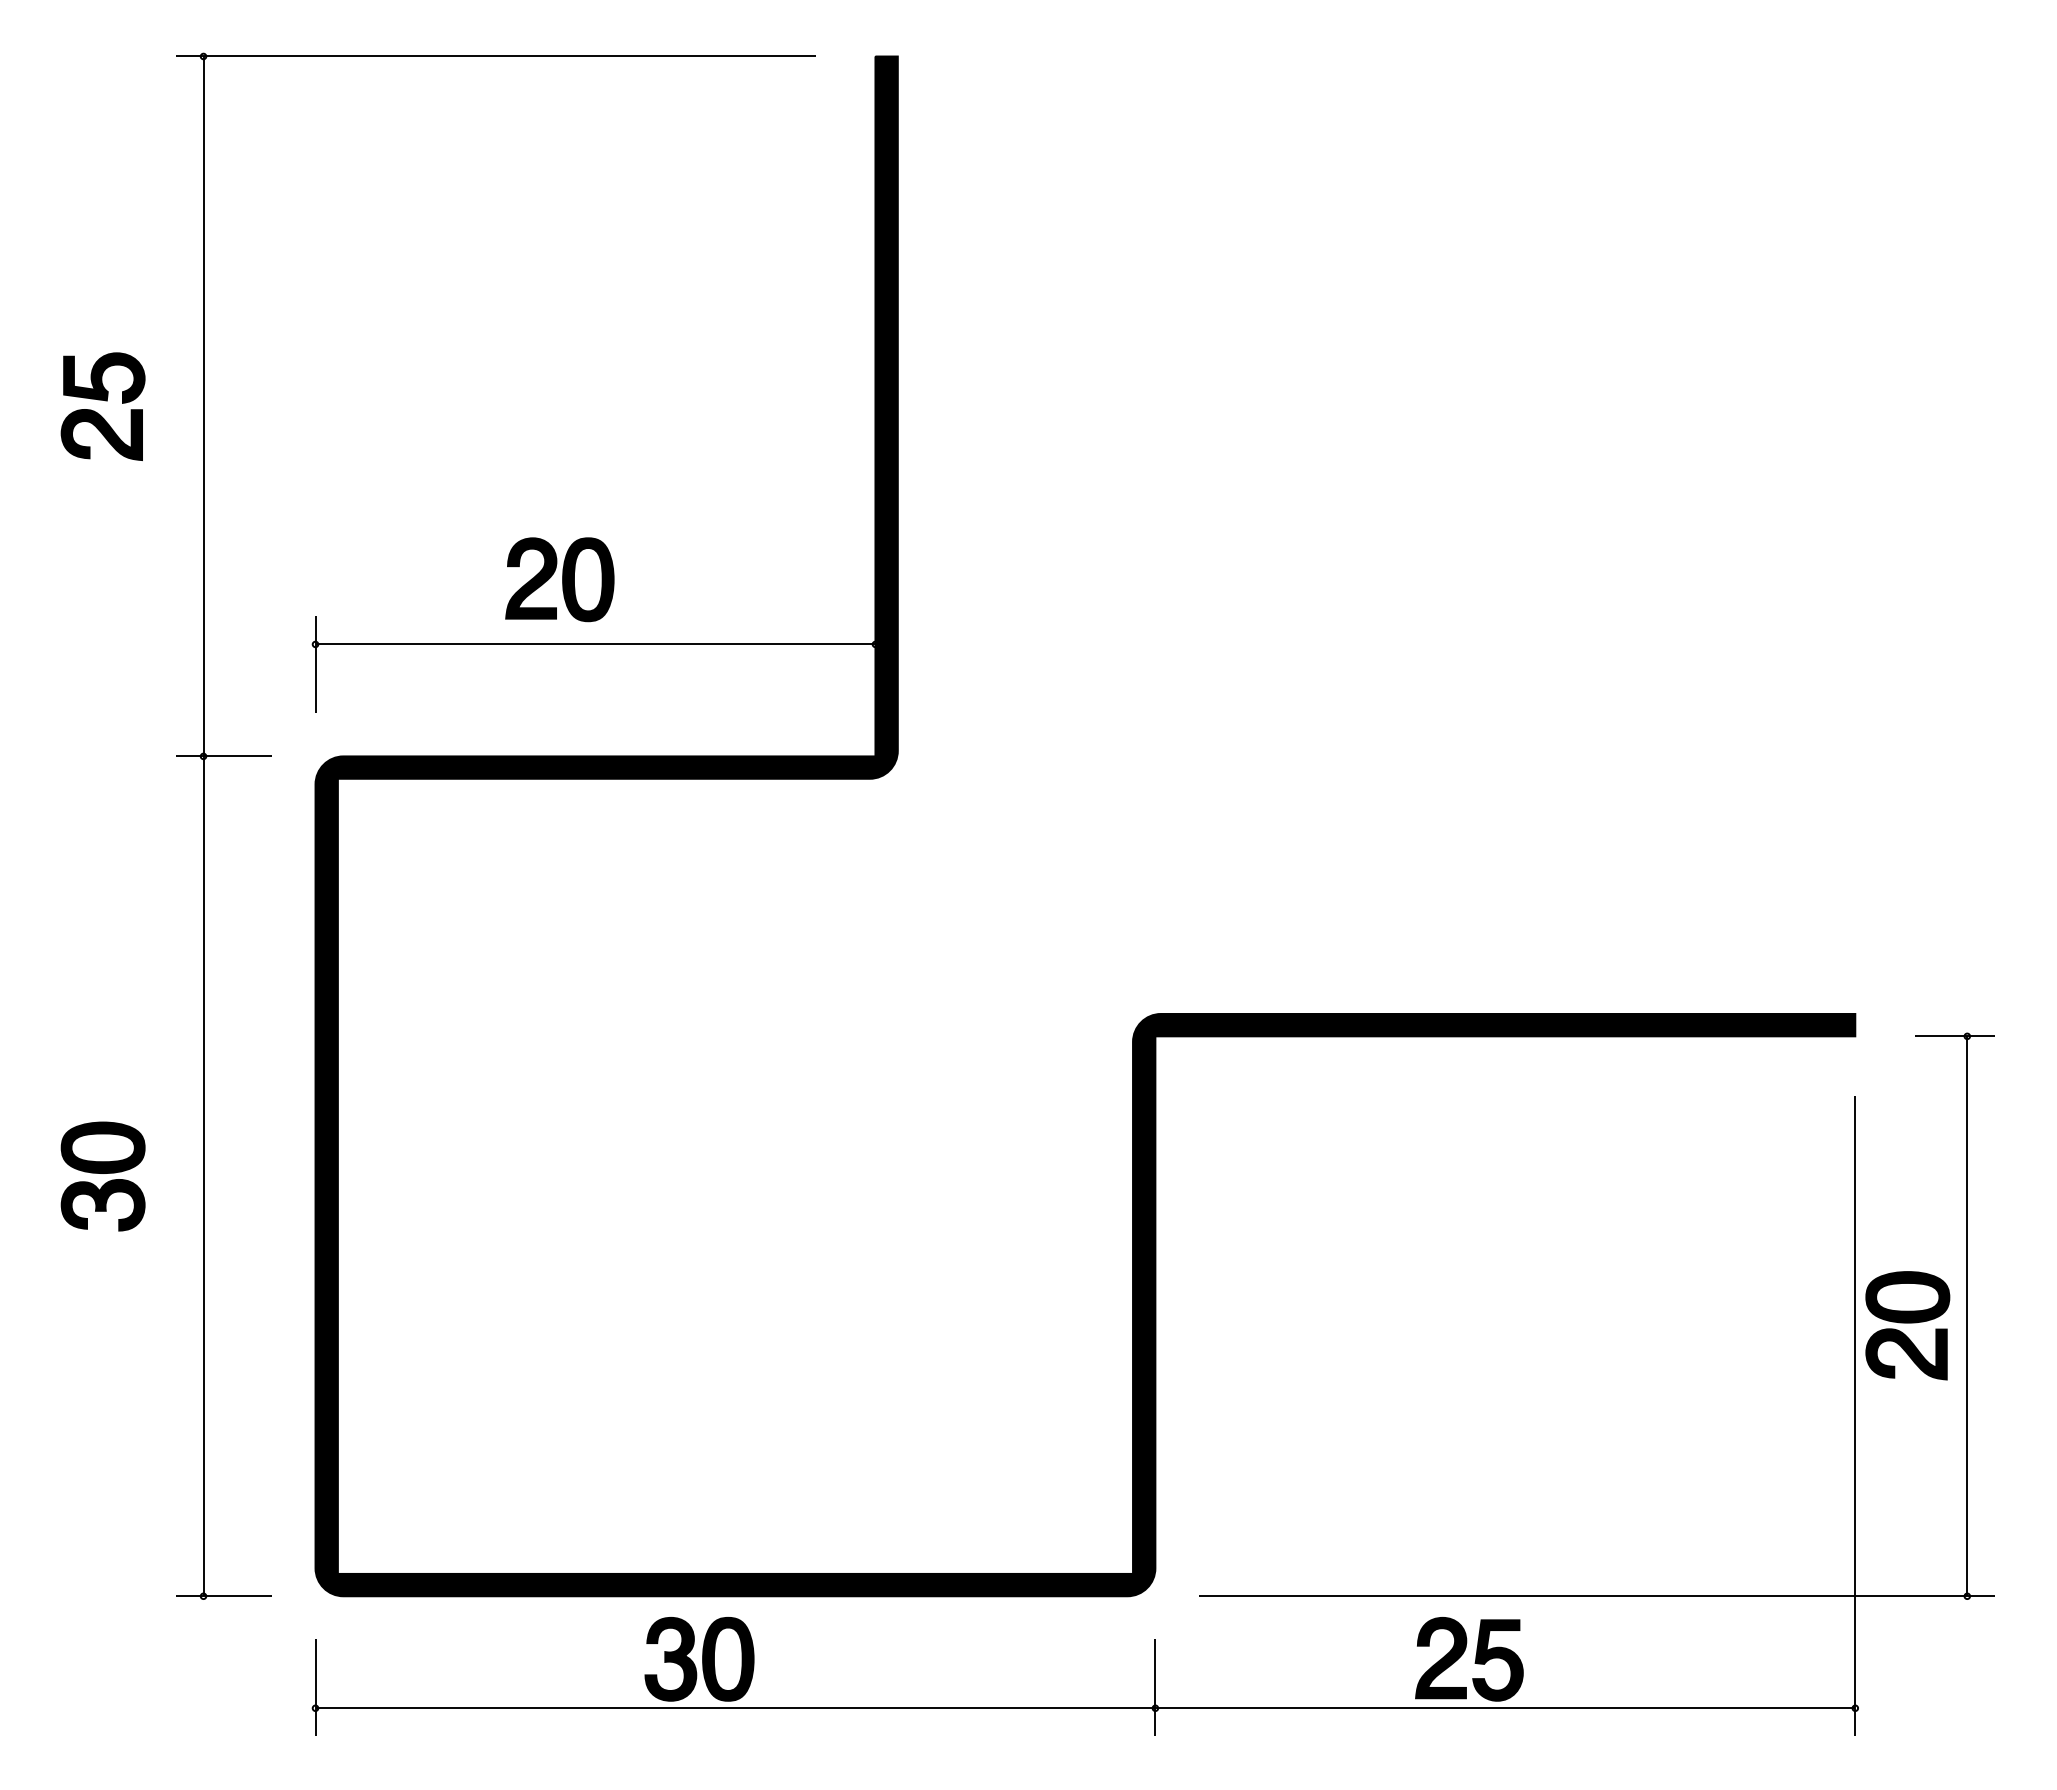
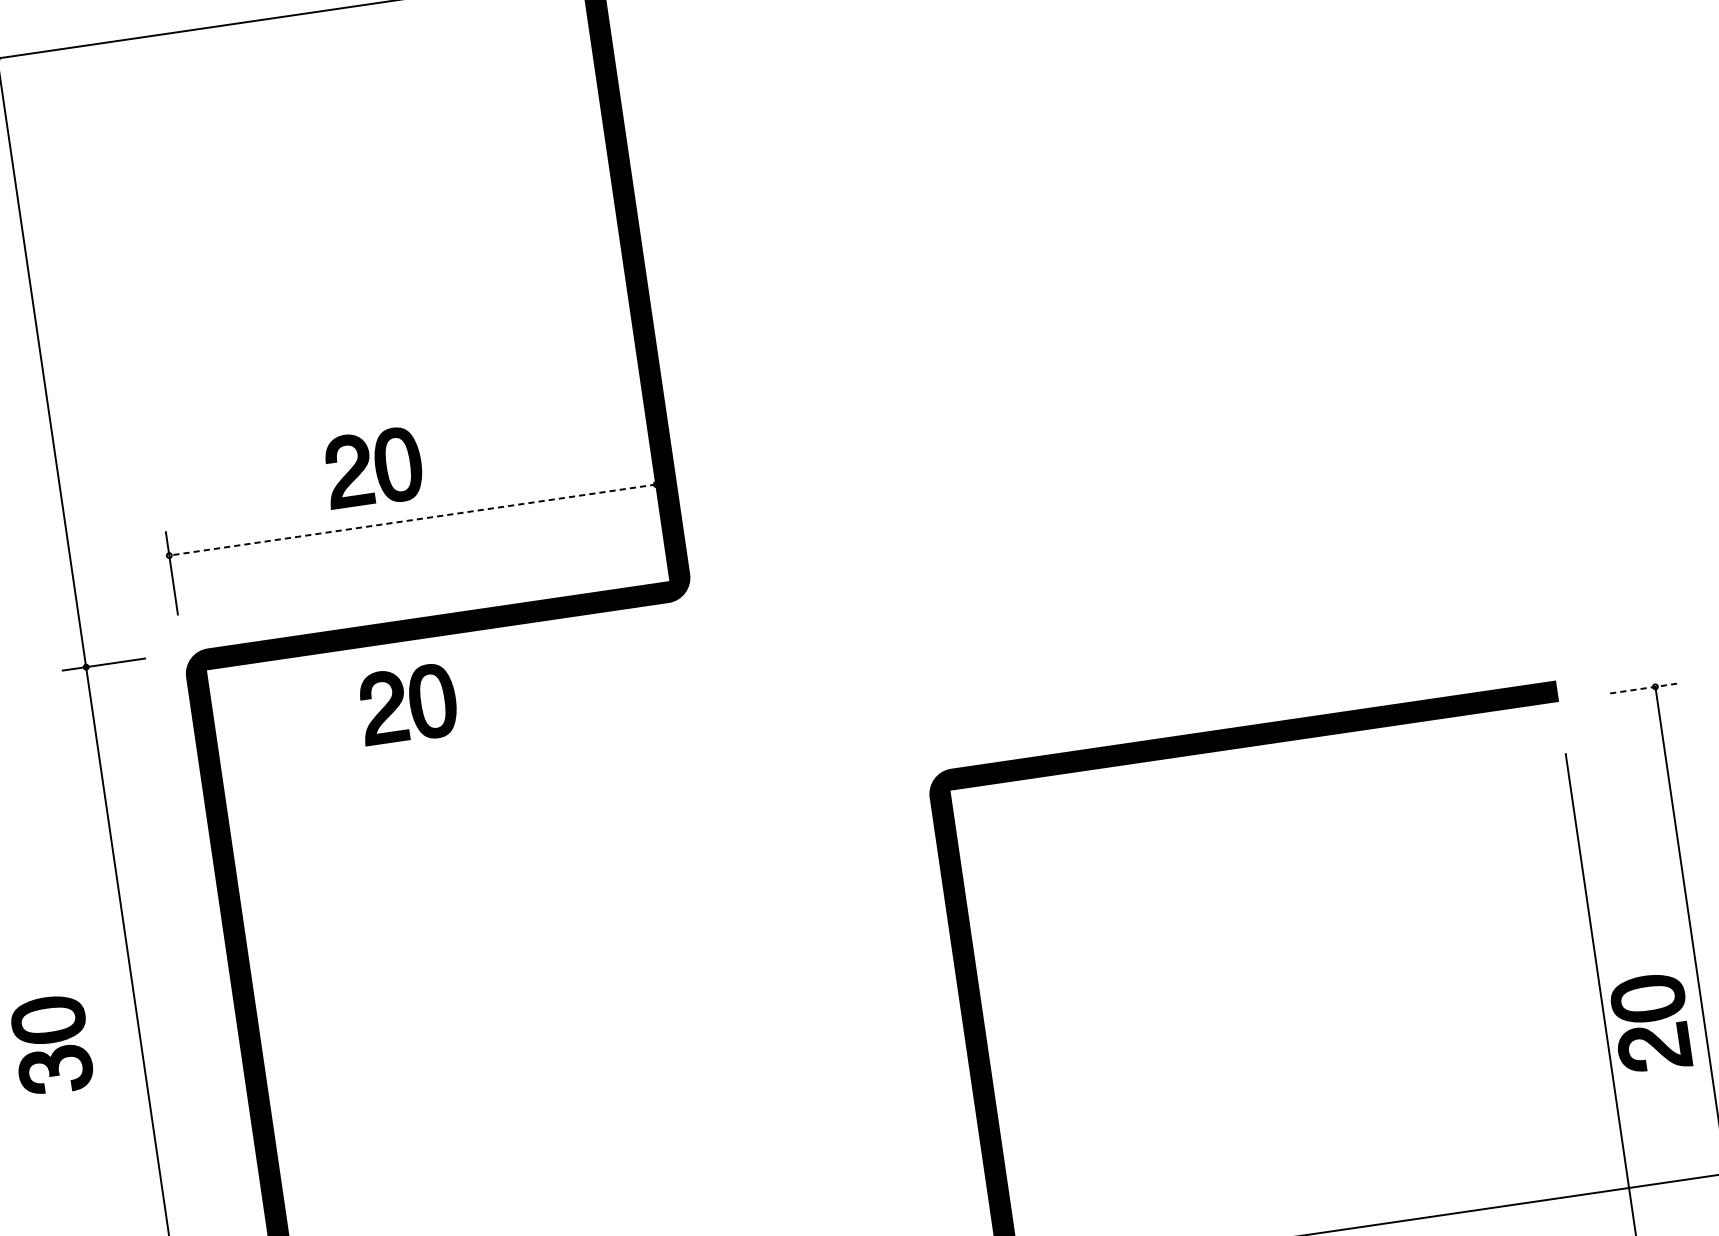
line: (595, 644) -> (412, 520), solid -> dashed
part: (559, 851) -> (407, 704), added
line: (1955, 1036) -> (1645, 688), solid -> dashed
part: (1907, 1325) -> (1651, 1023), moved

